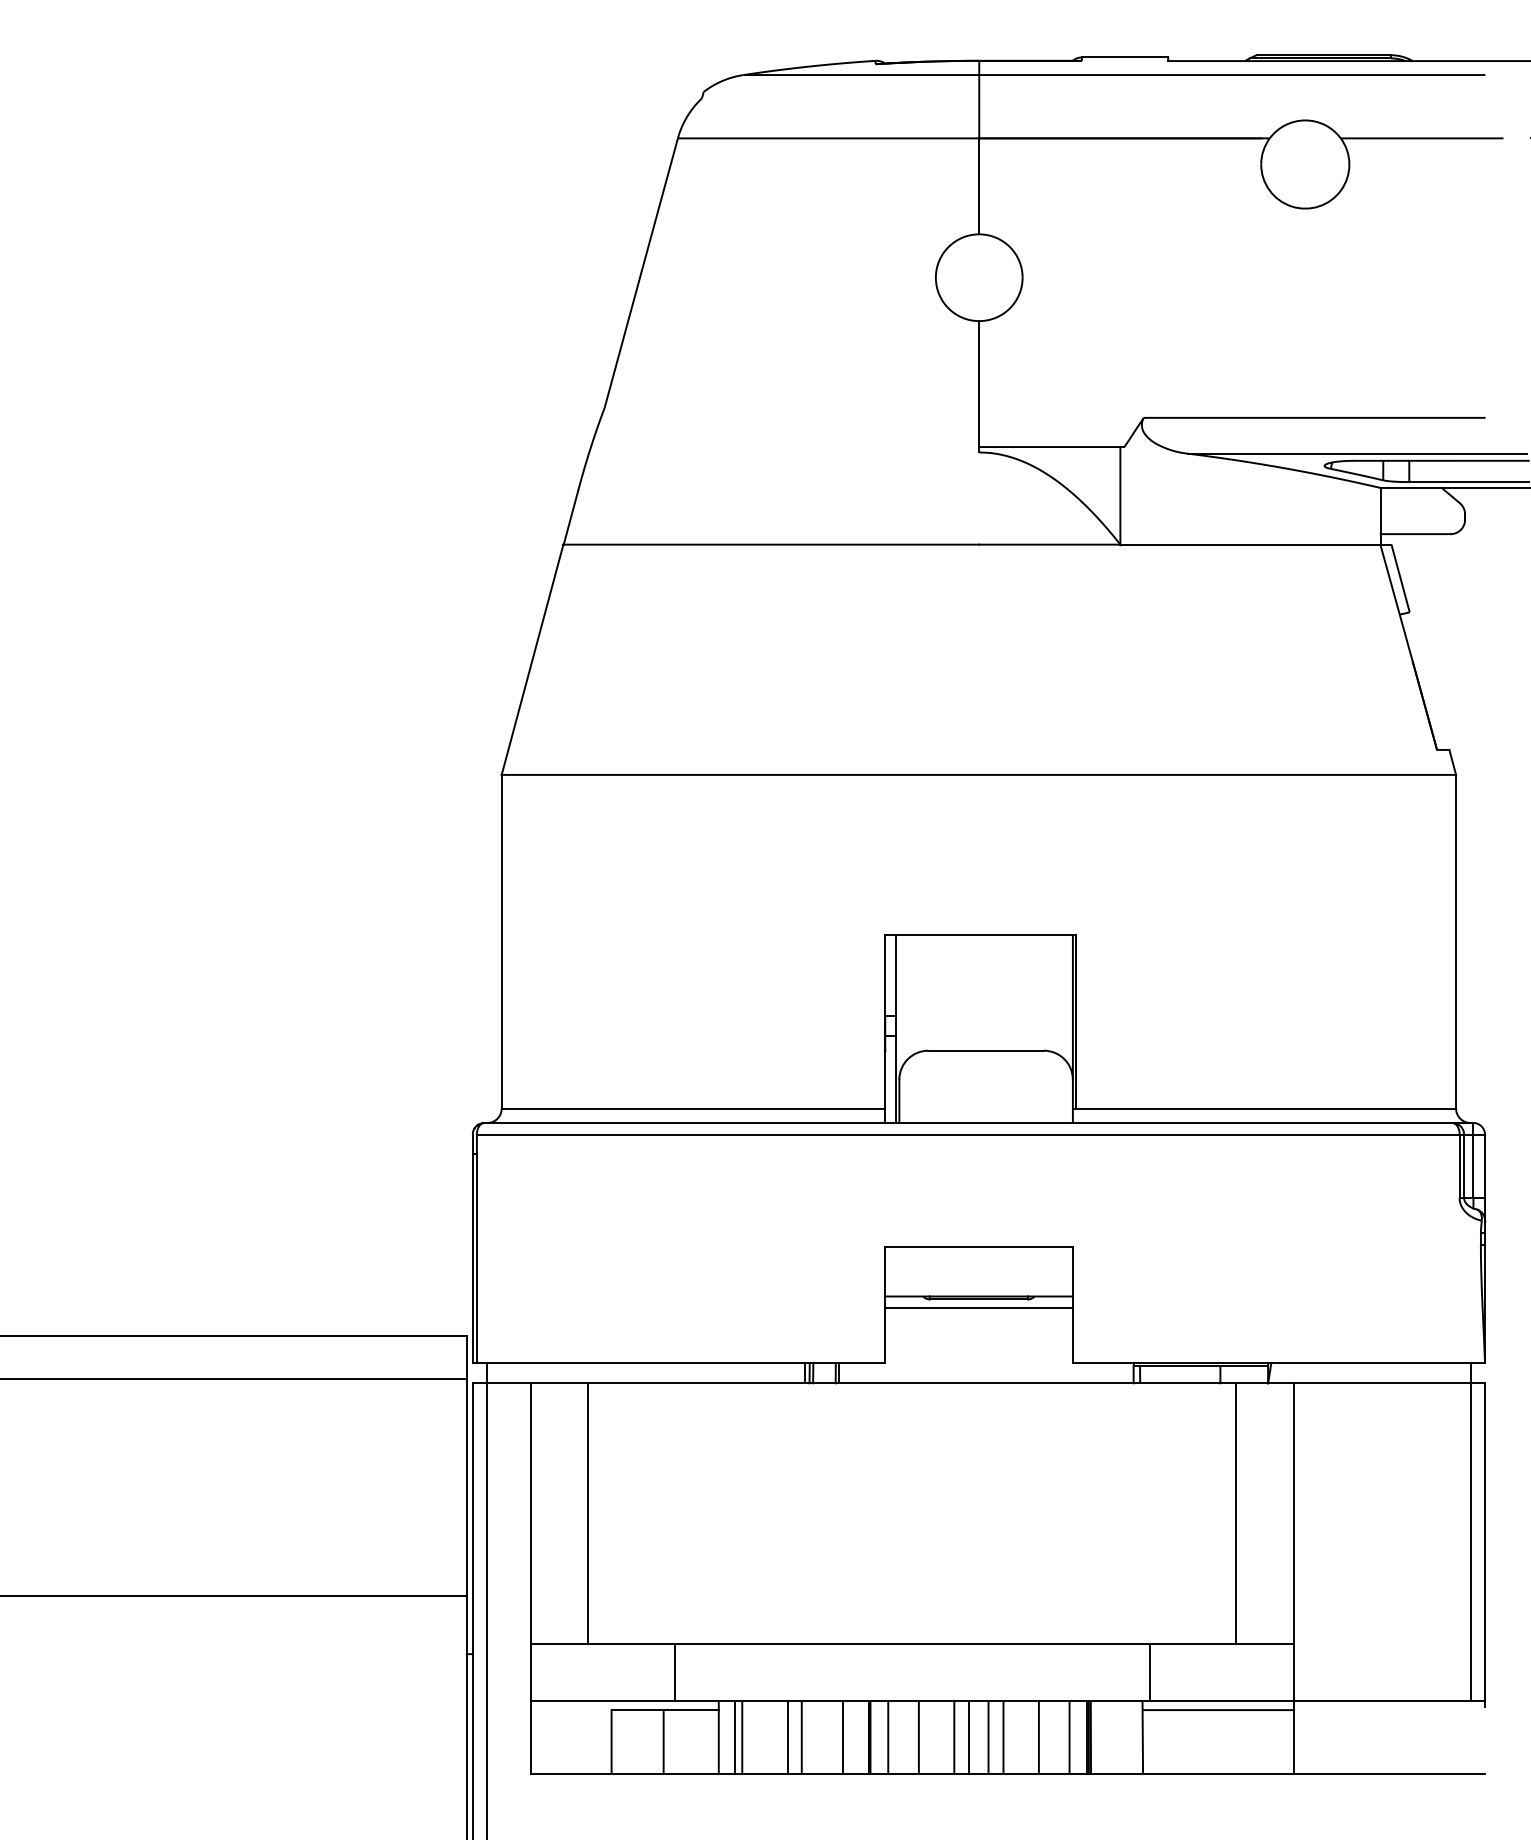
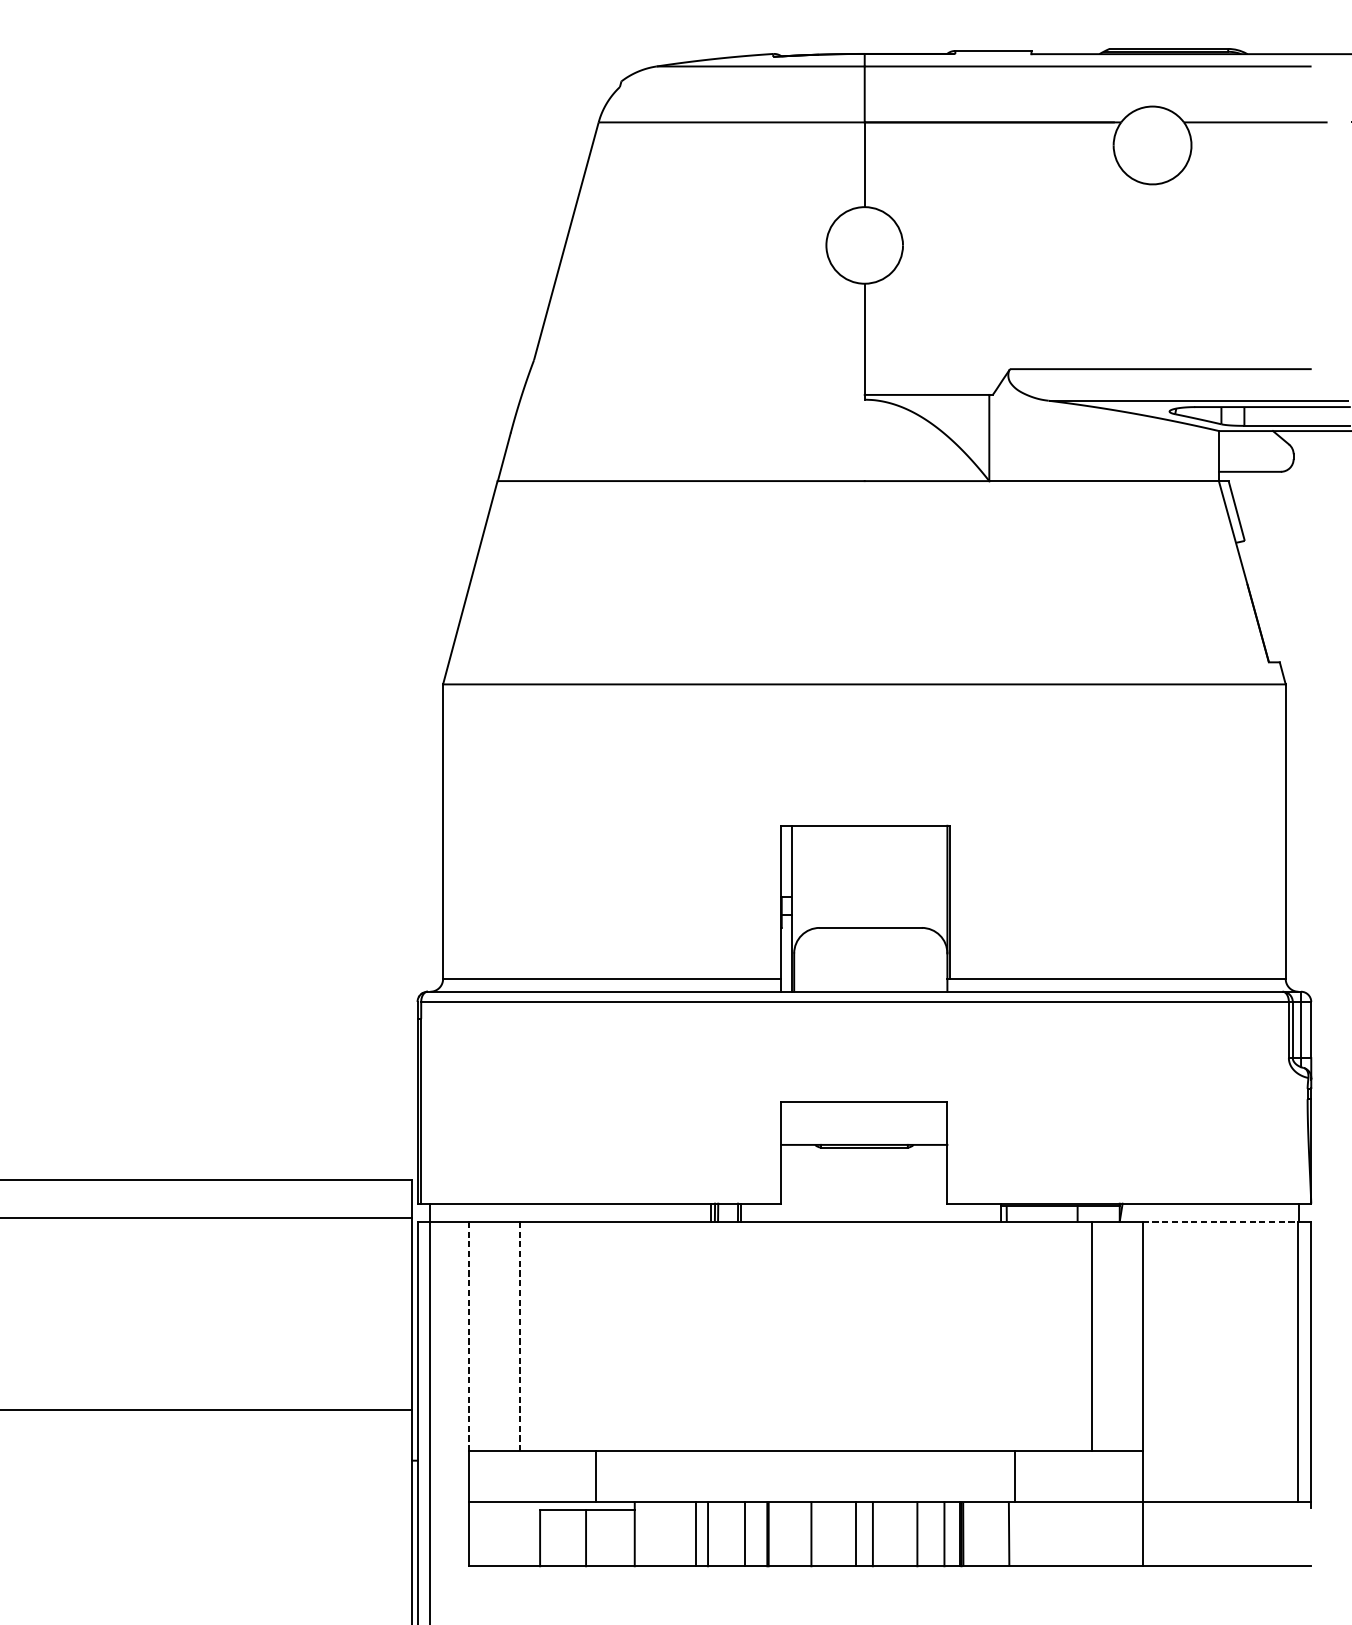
line: (978, 1308) -> (864, 1155), removed
line: (1382, 1383) -> (1220, 1221), solid -> dashed
line: (530, 1512) -> (468, 1335), solid -> dashed
line: (588, 1512) -> (519, 1335), solid -> dashed
line: (1218, 1710) -> (1075, 1510), removed
line: (734, 1737) -> (648, 1534), removed
line: (742, 1737) -> (655, 1534), removed
line: (888, 1737) -> (784, 1534), removed
line: (954, 1737) -> (842, 1534), removed
line: (1003, 1737) -> (886, 1534), removed

